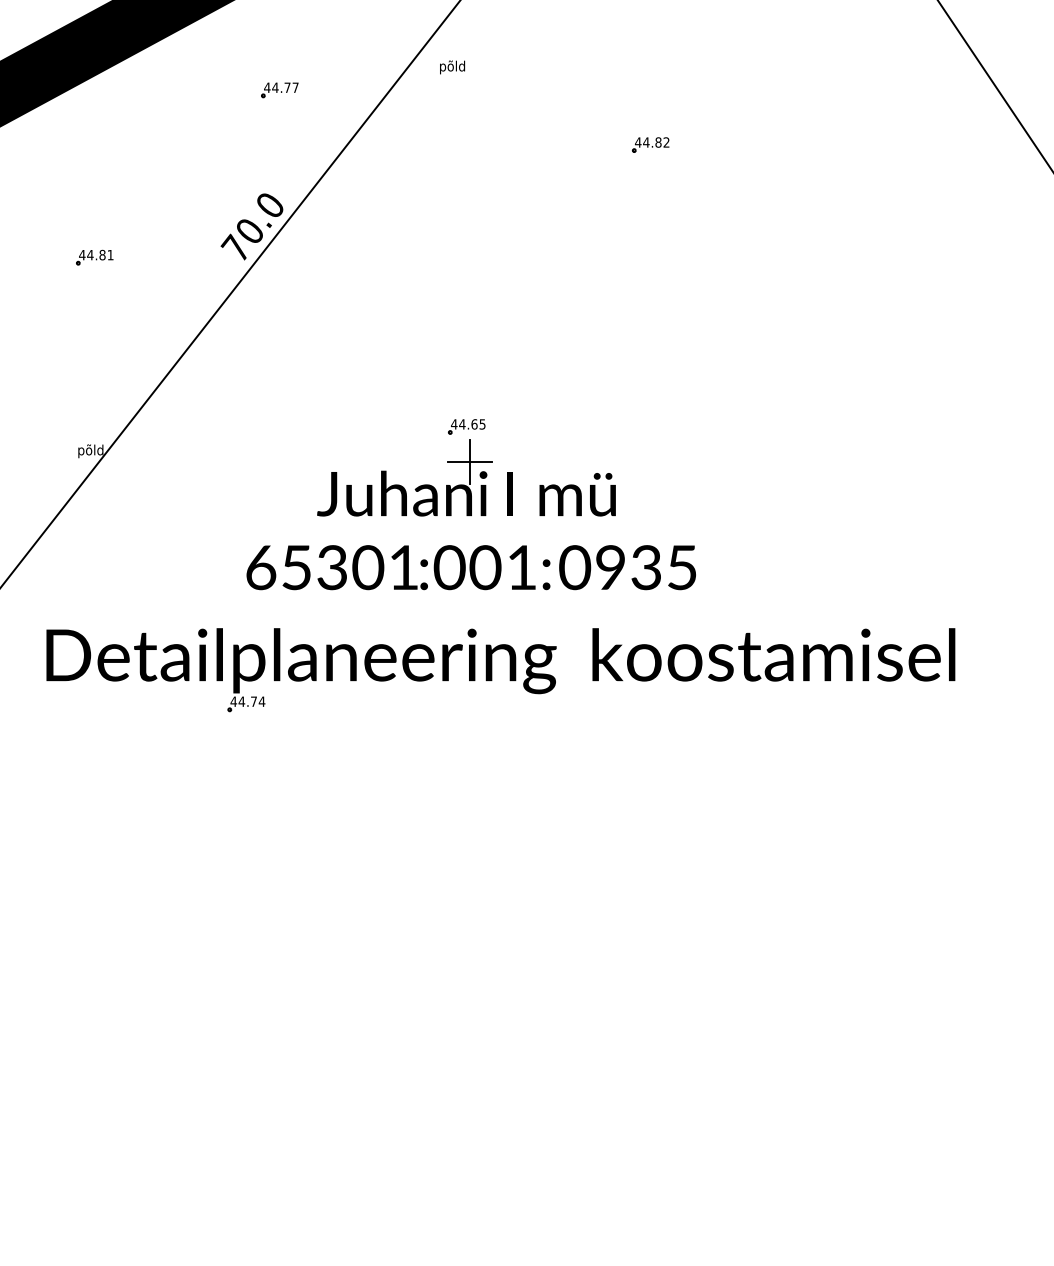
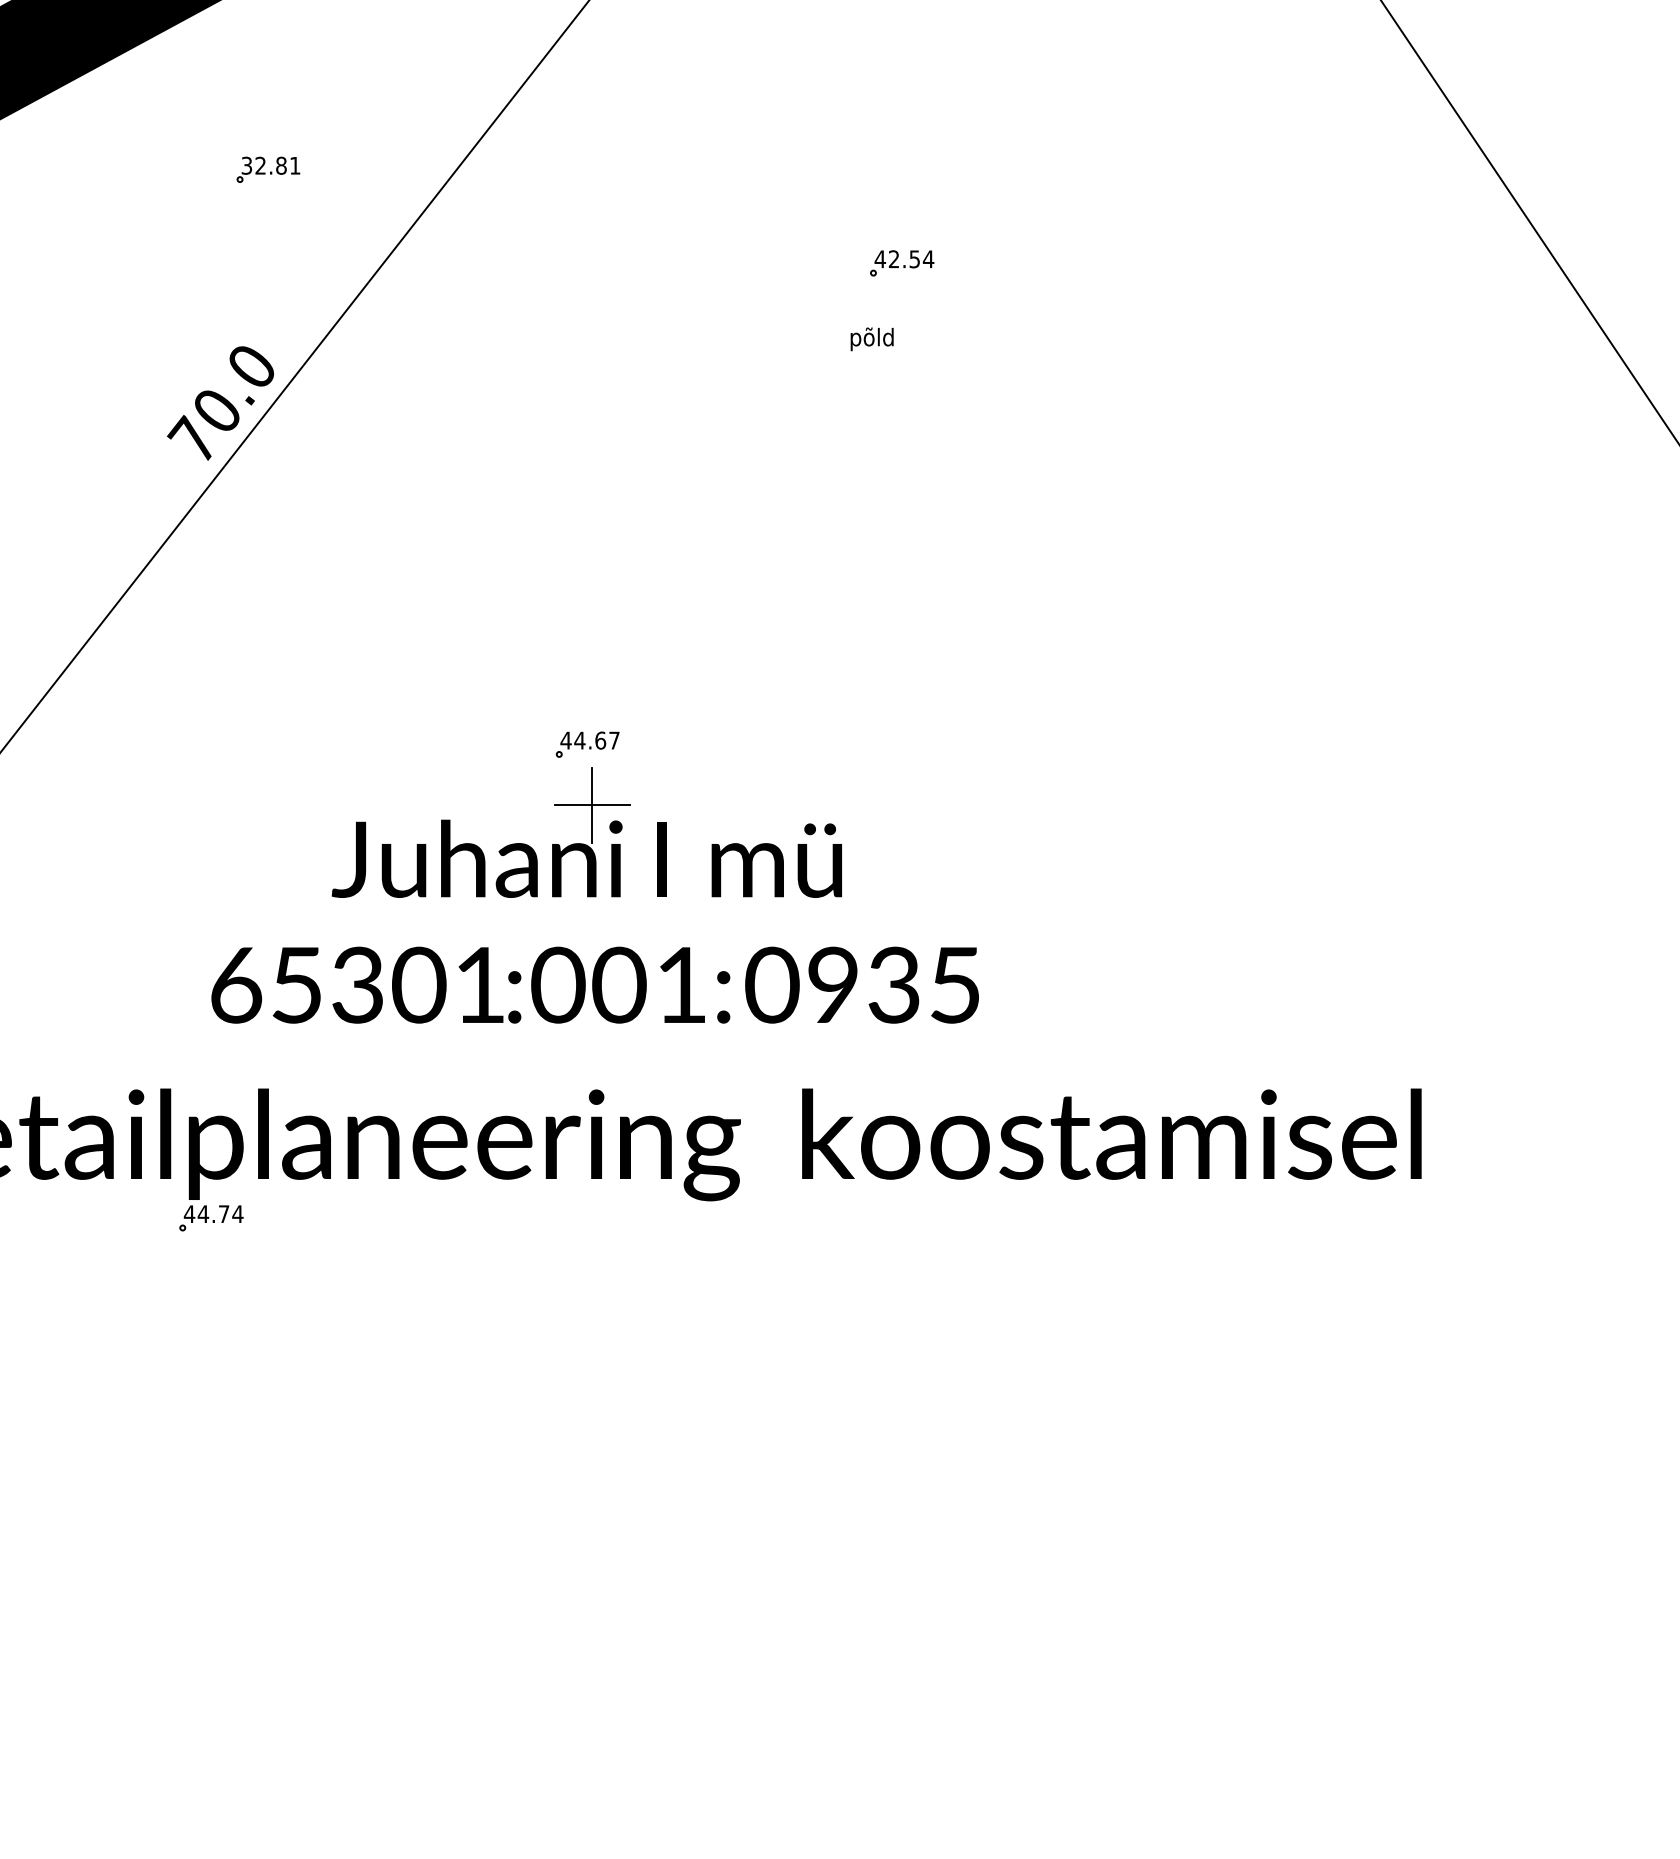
text: (452, 67) -> (872, 339), moved
text: (281, 87) -> (271, 165), 44.77 -> 32.81
text: (656, 142) -> (911, 259), 44.82 -> 42.54
text: (482, 424) -> (614, 740), 44.65 -> 44.67

